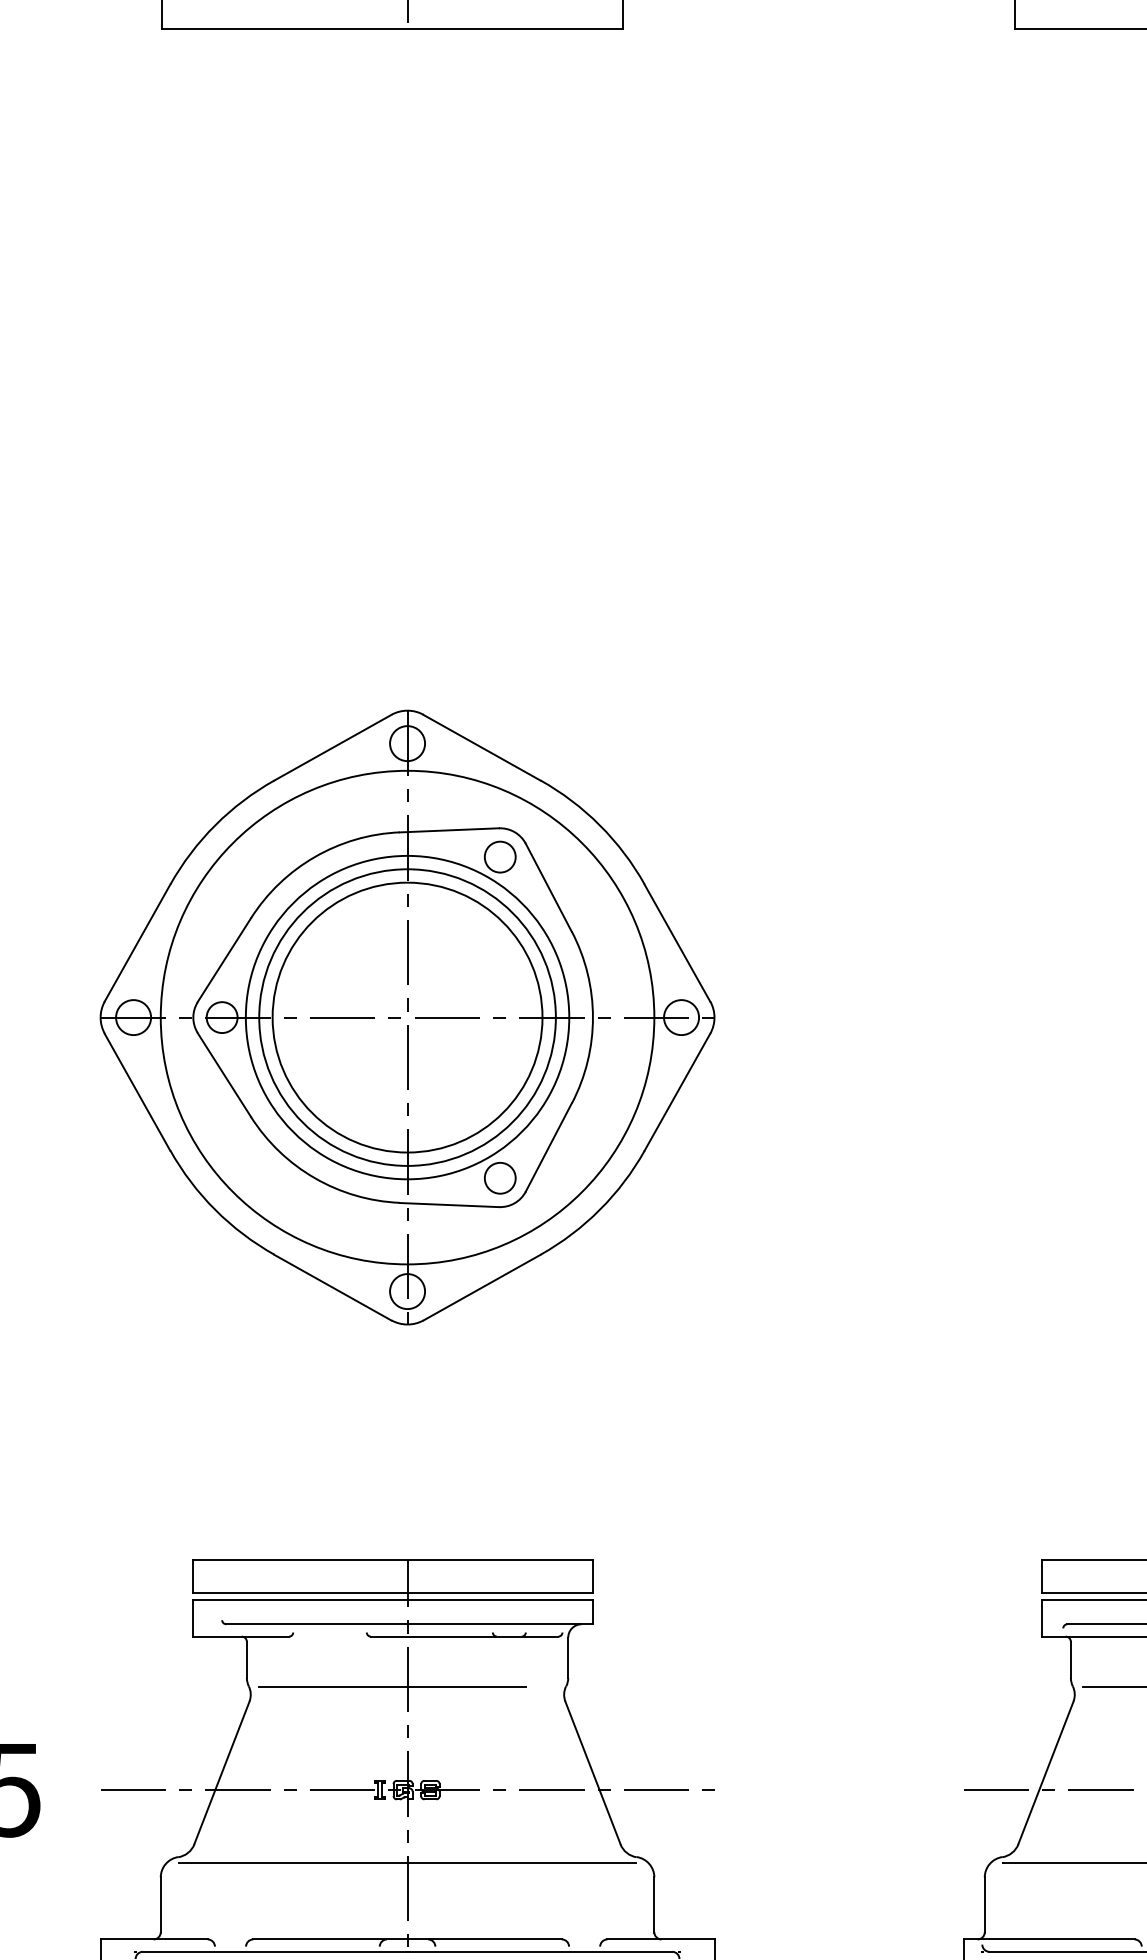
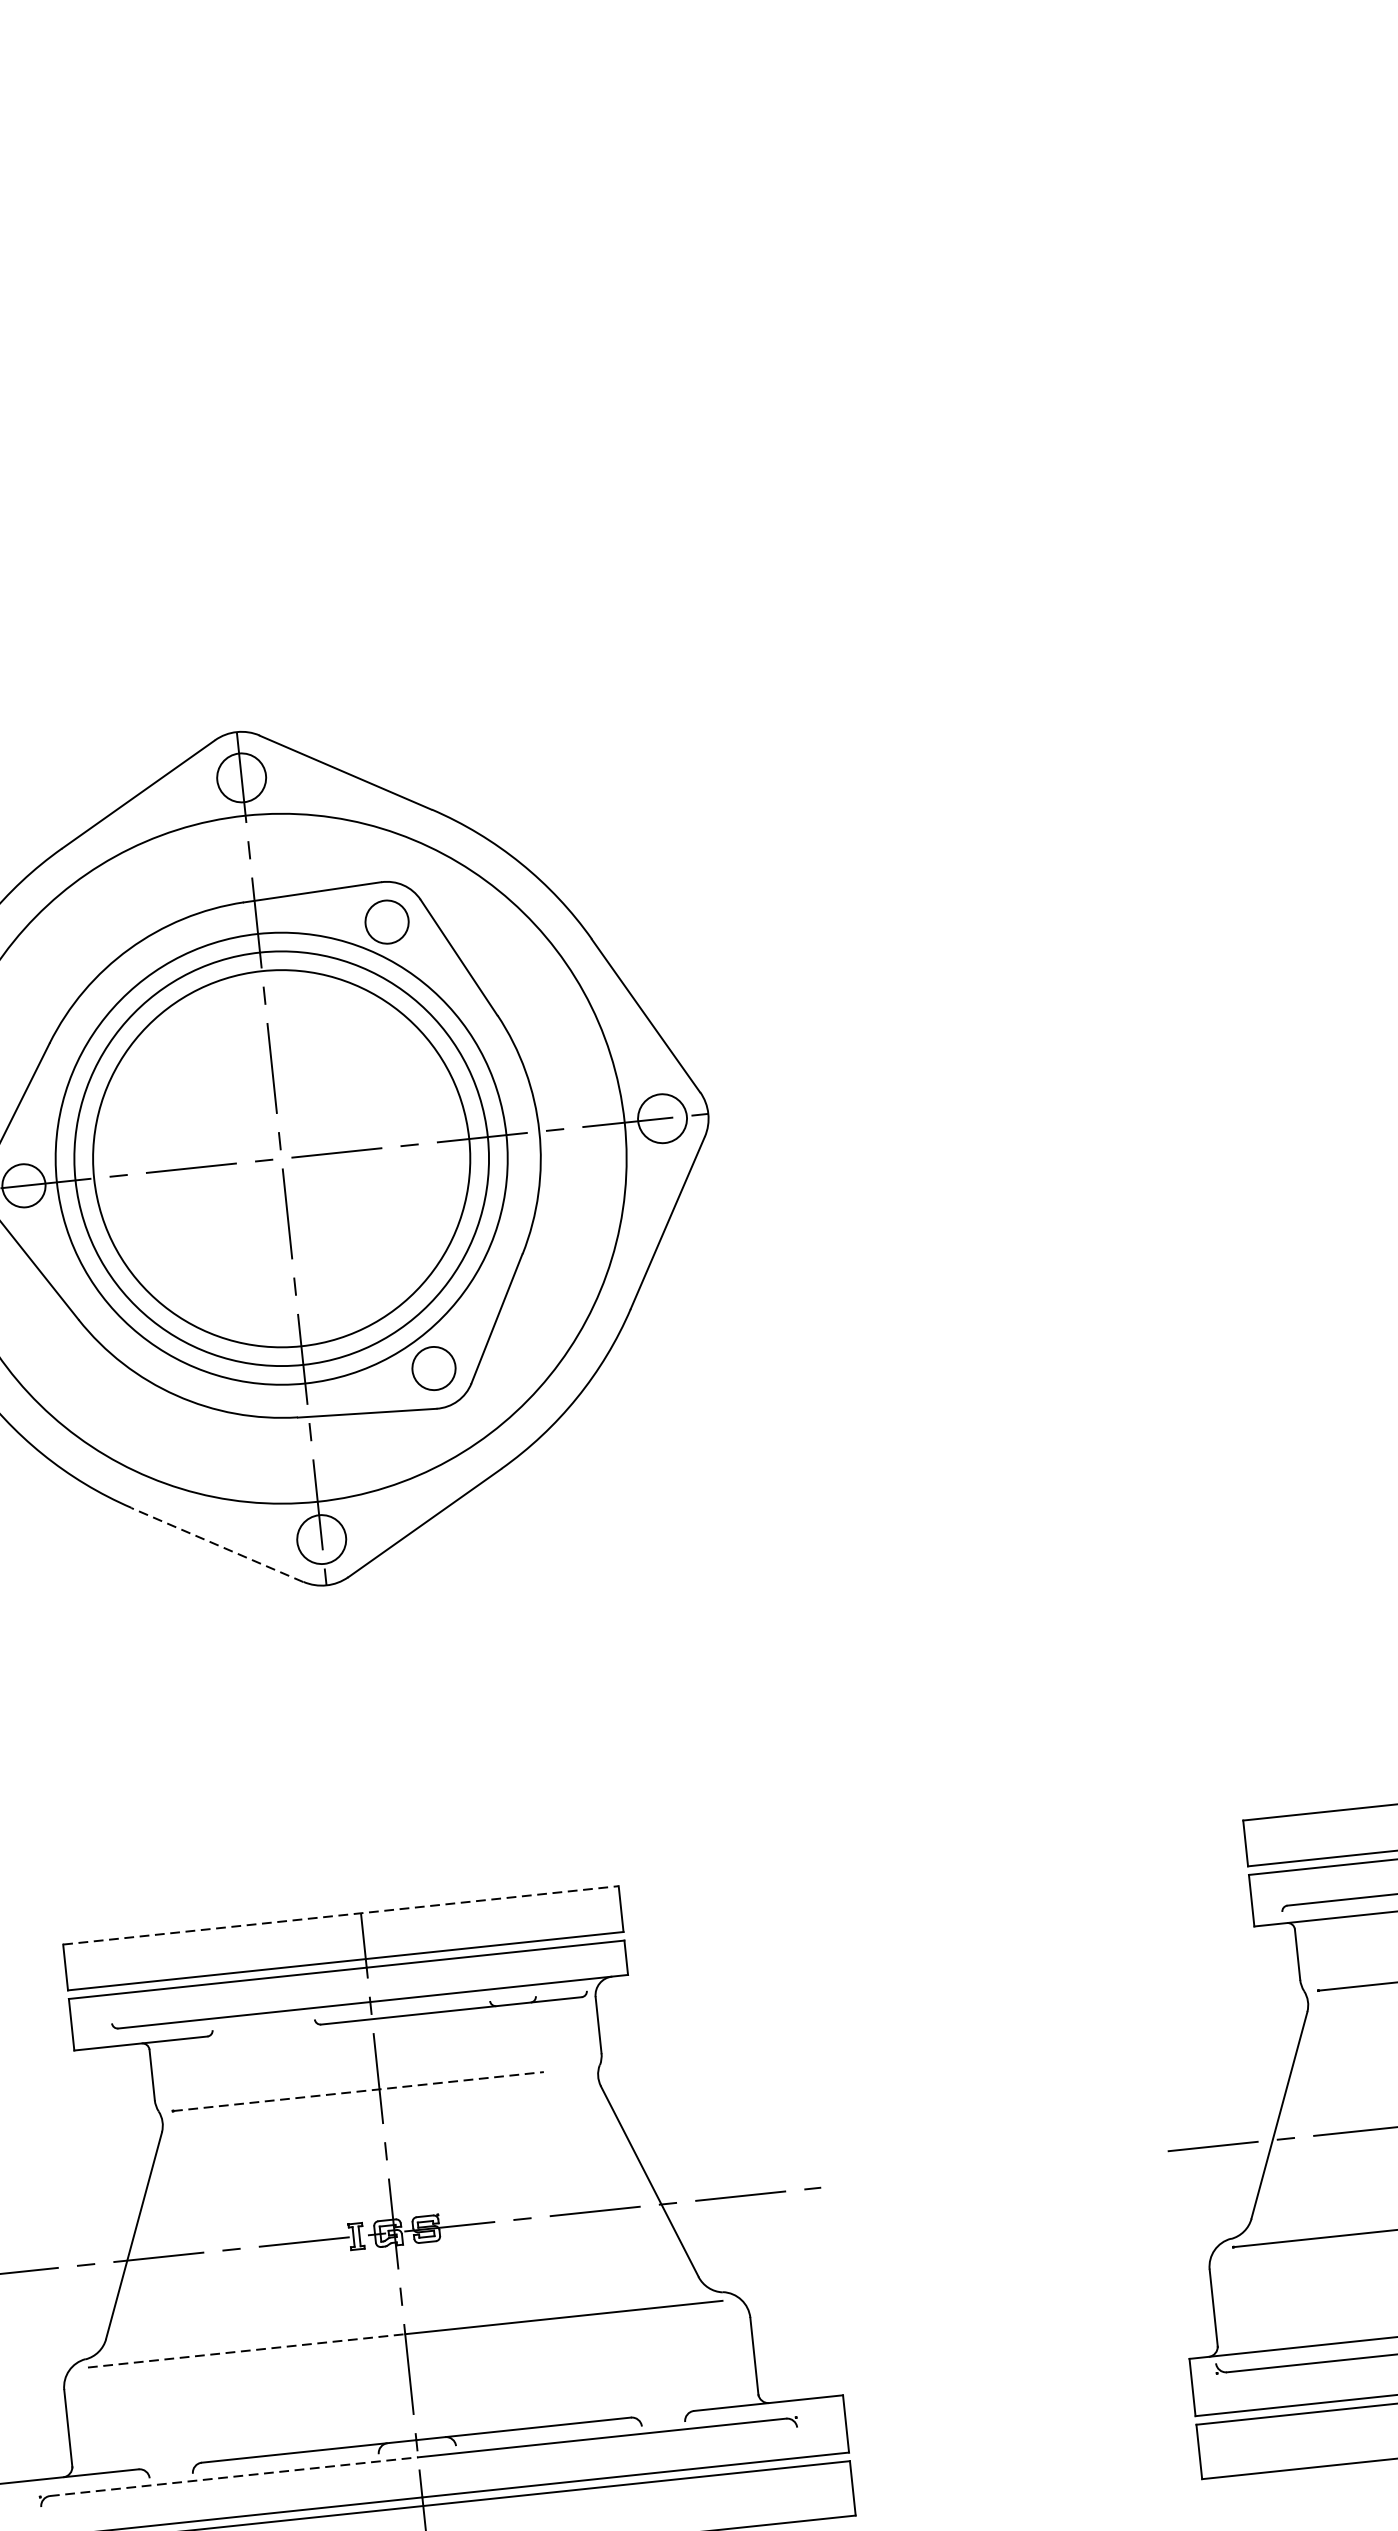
line: (332, 1287) -> (216, 1544), solid -> dashed
line: (393, 1560) -> (341, 1915), solid -> dashed
line: (392, 1687) -> (358, 2092), solid -> dashed
line: (293, 1863) -> (246, 2351), solid -> dashed
line: (275, 1951) -> (234, 2476), solid -> dashed

